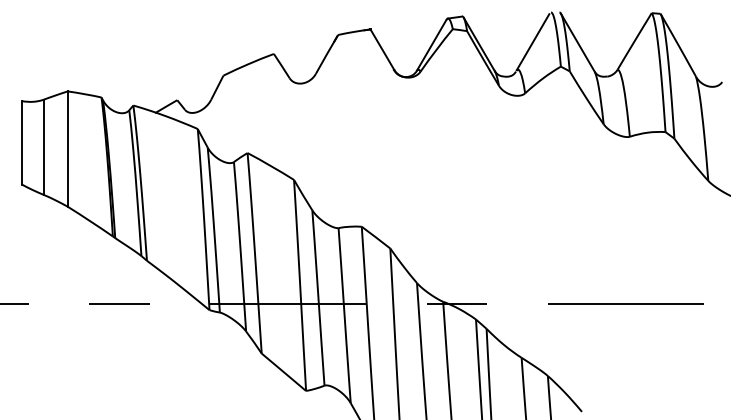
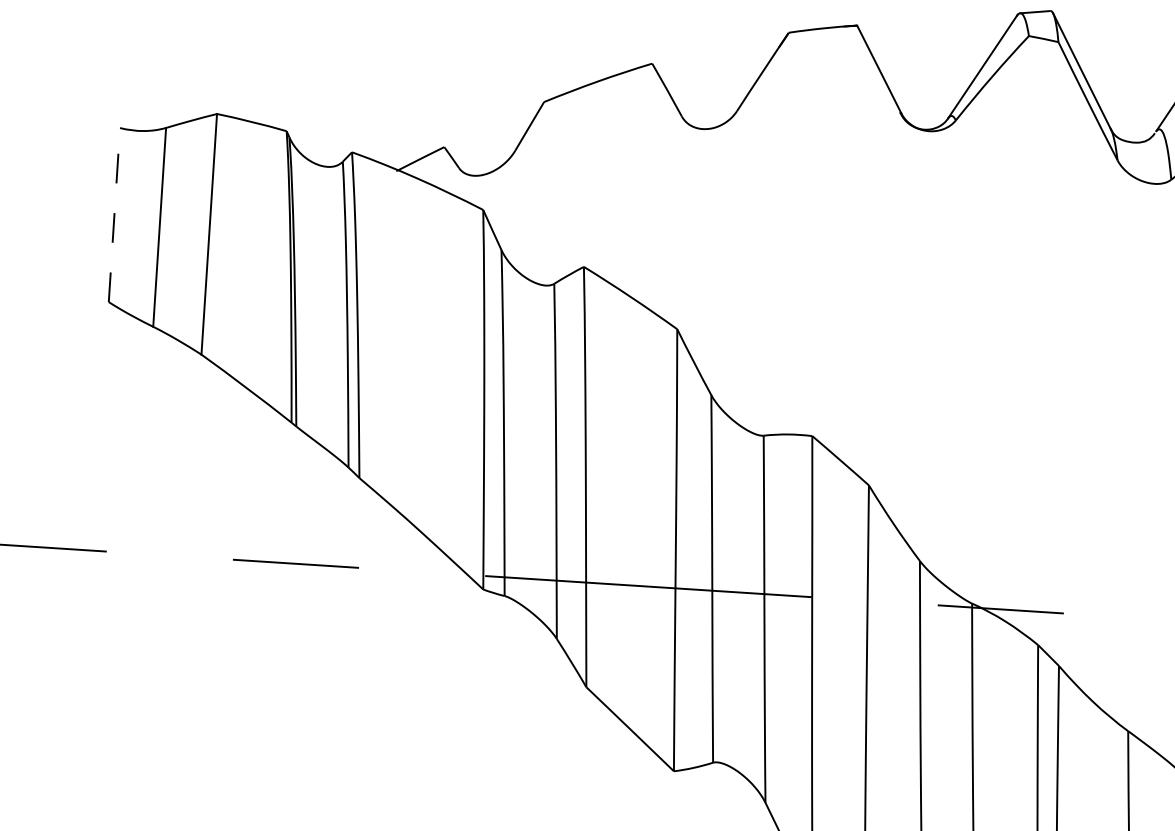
line: (21, 142) -> (113, 214), solid -> dashed

